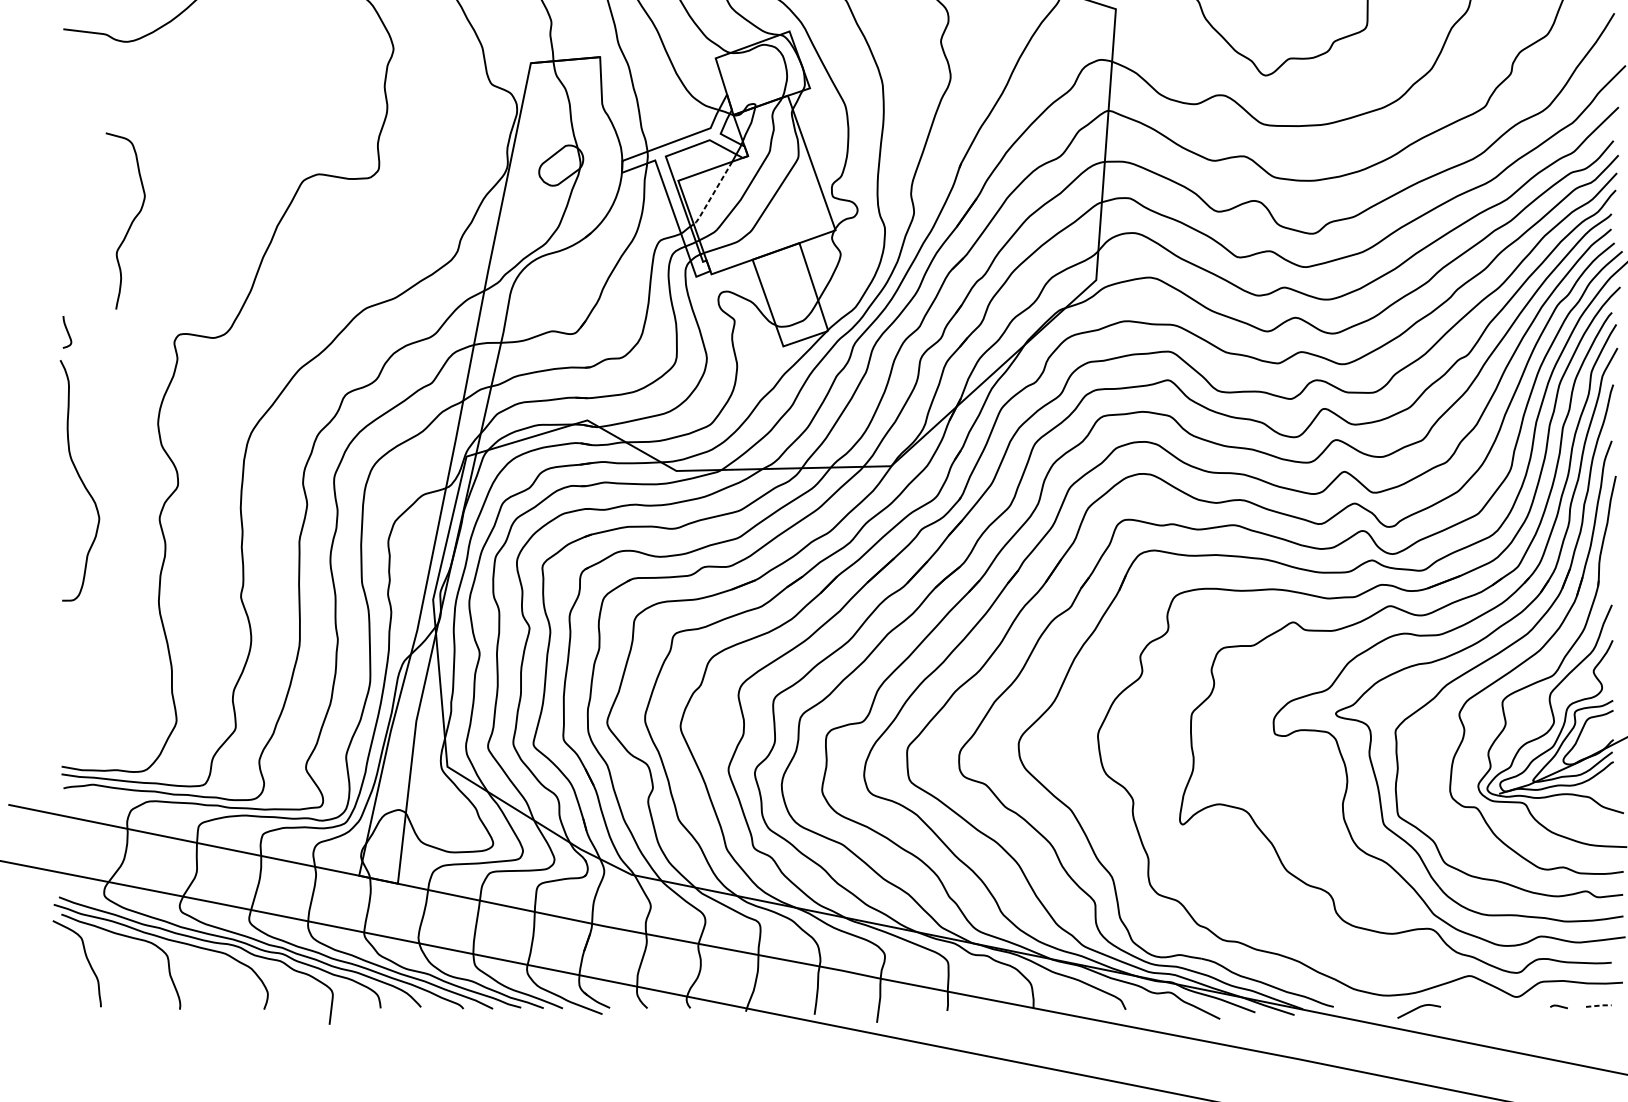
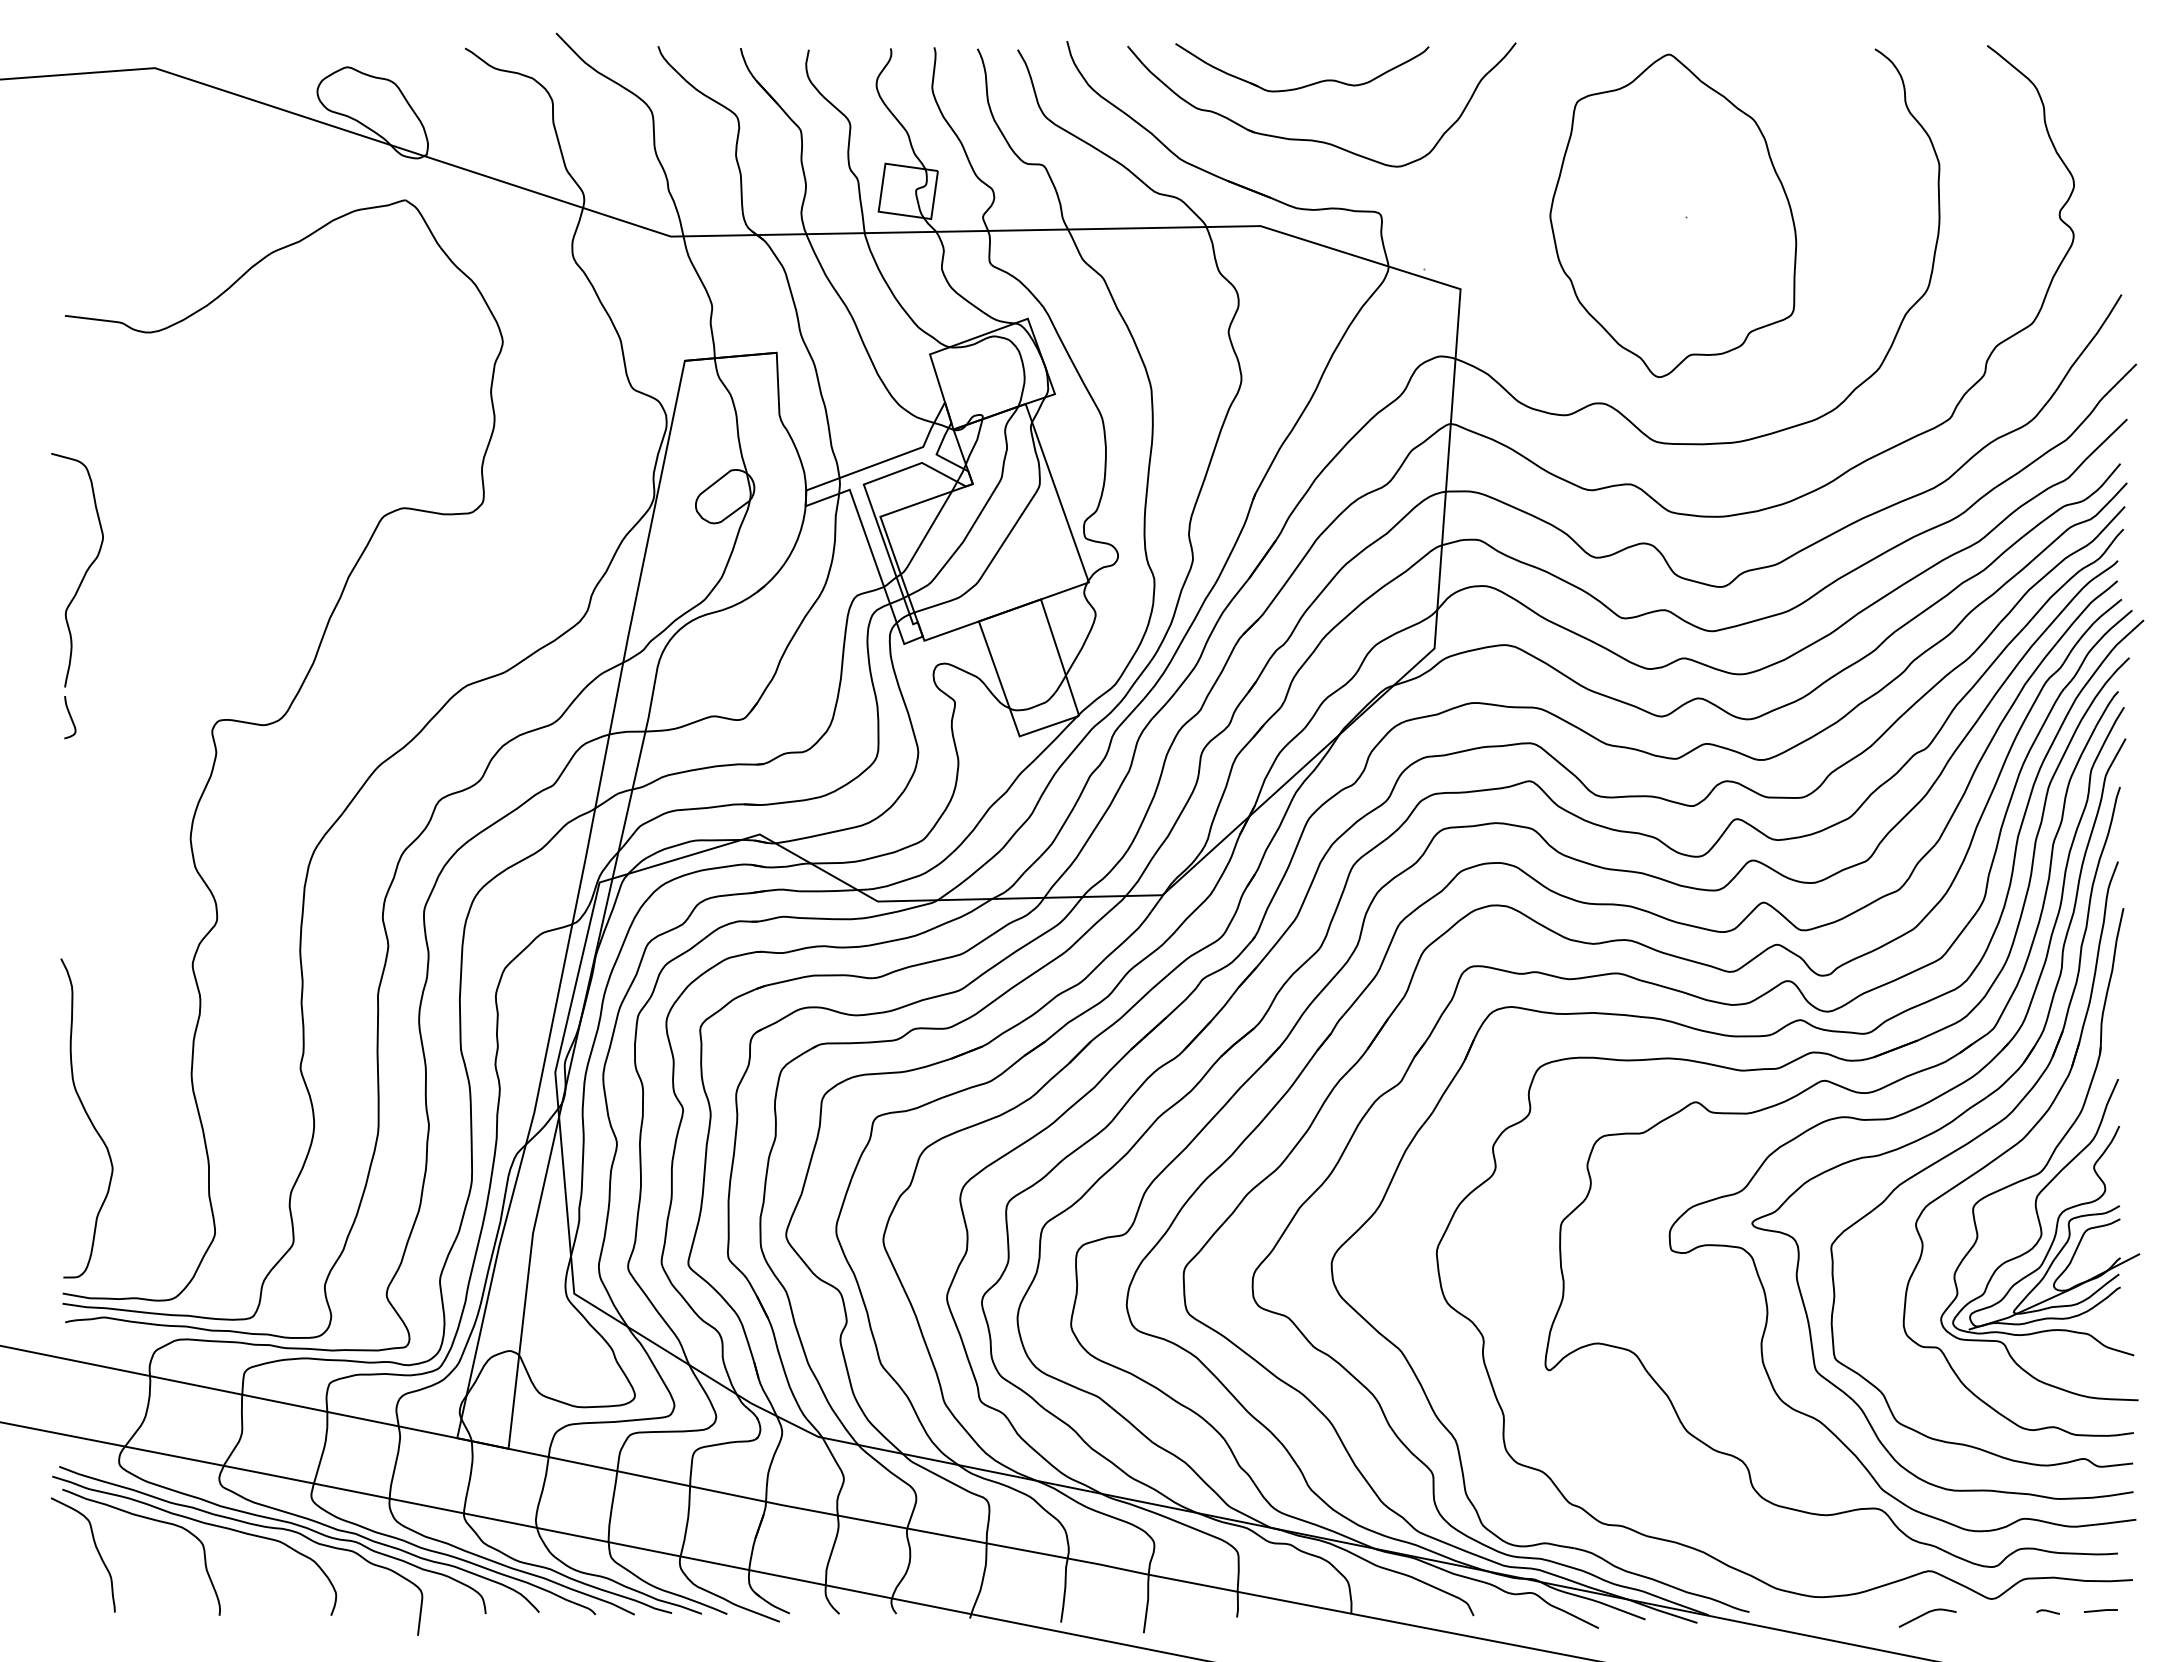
line: (713, 194) -> (926, 534), dashed -> solid
curve: (130, 223) -> (84, 573), moved
curve: (80, 480) -> (87, 1117), moved
line: (1599, 1005) -> (2101, 1610), dashed -> solid
curve: (1418, 1008) -> (1926, 1614), moved

